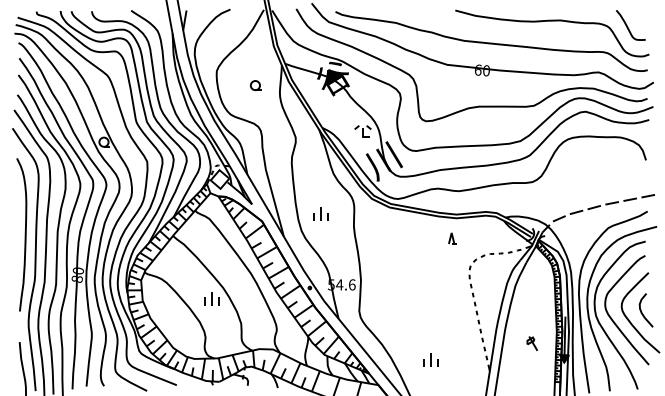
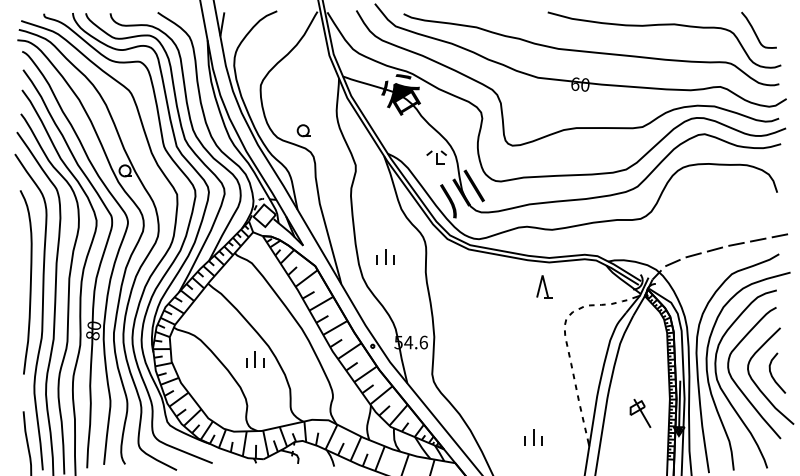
part: (255, 85) -> (303, 130), moved
part: (452, 238) -> (544, 286), size x1.67
part: (532, 343) -> (640, 412), size x1.67
part: (430, 359) -> (533, 437), moved

